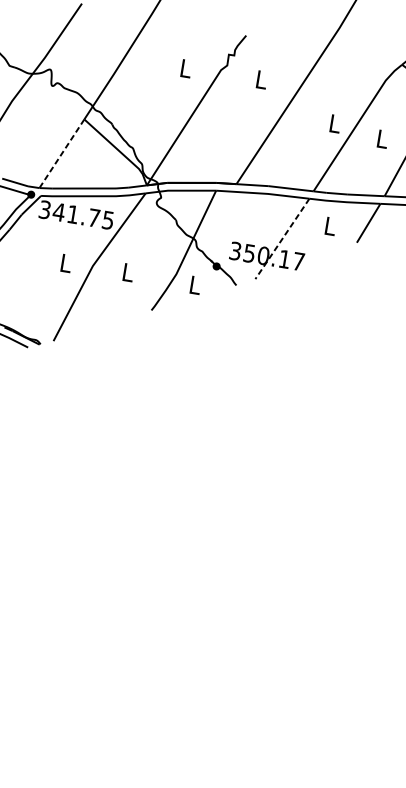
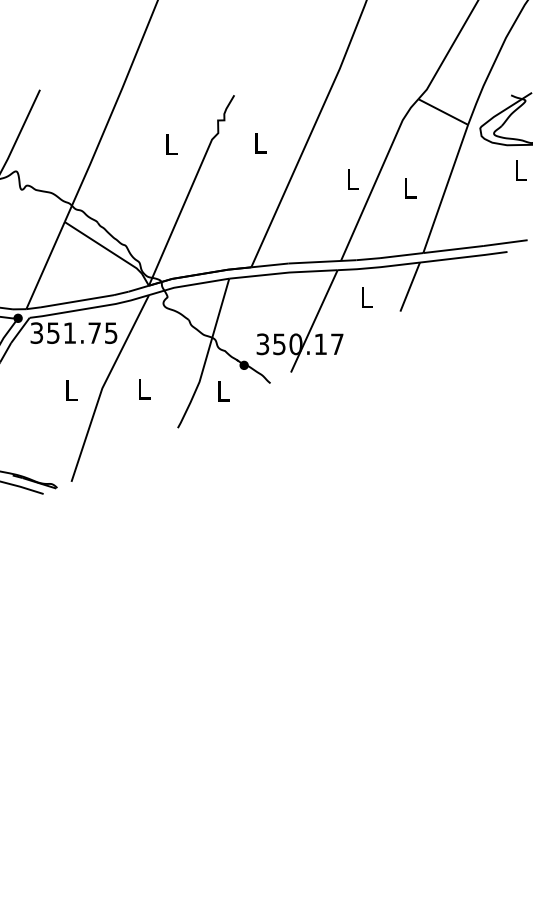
line: (61, 153) -> (45, 265), dashed -> solid
text: (59, 211) -> (53, 332), 341.75 -> 351.75
line: (282, 239) -> (314, 321), dashed -> solid

